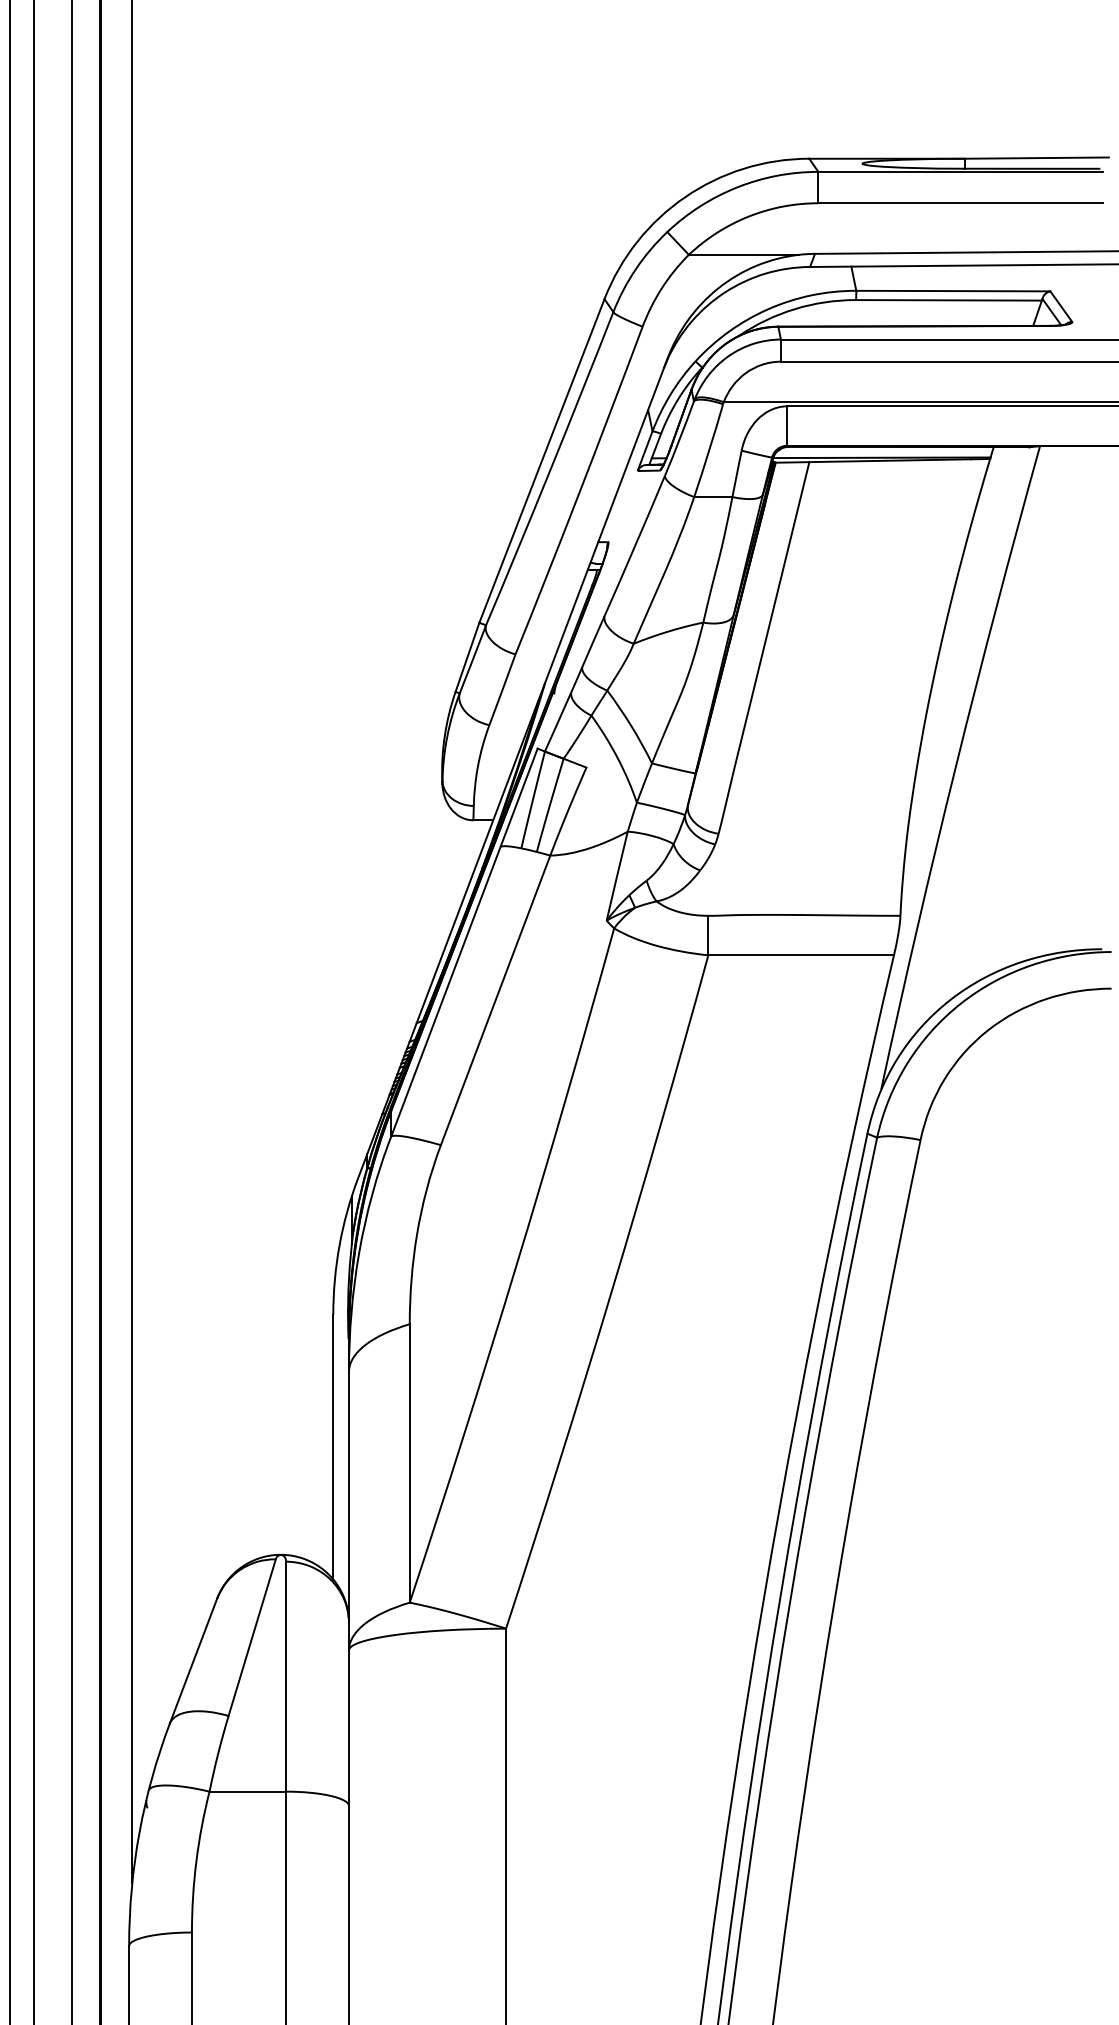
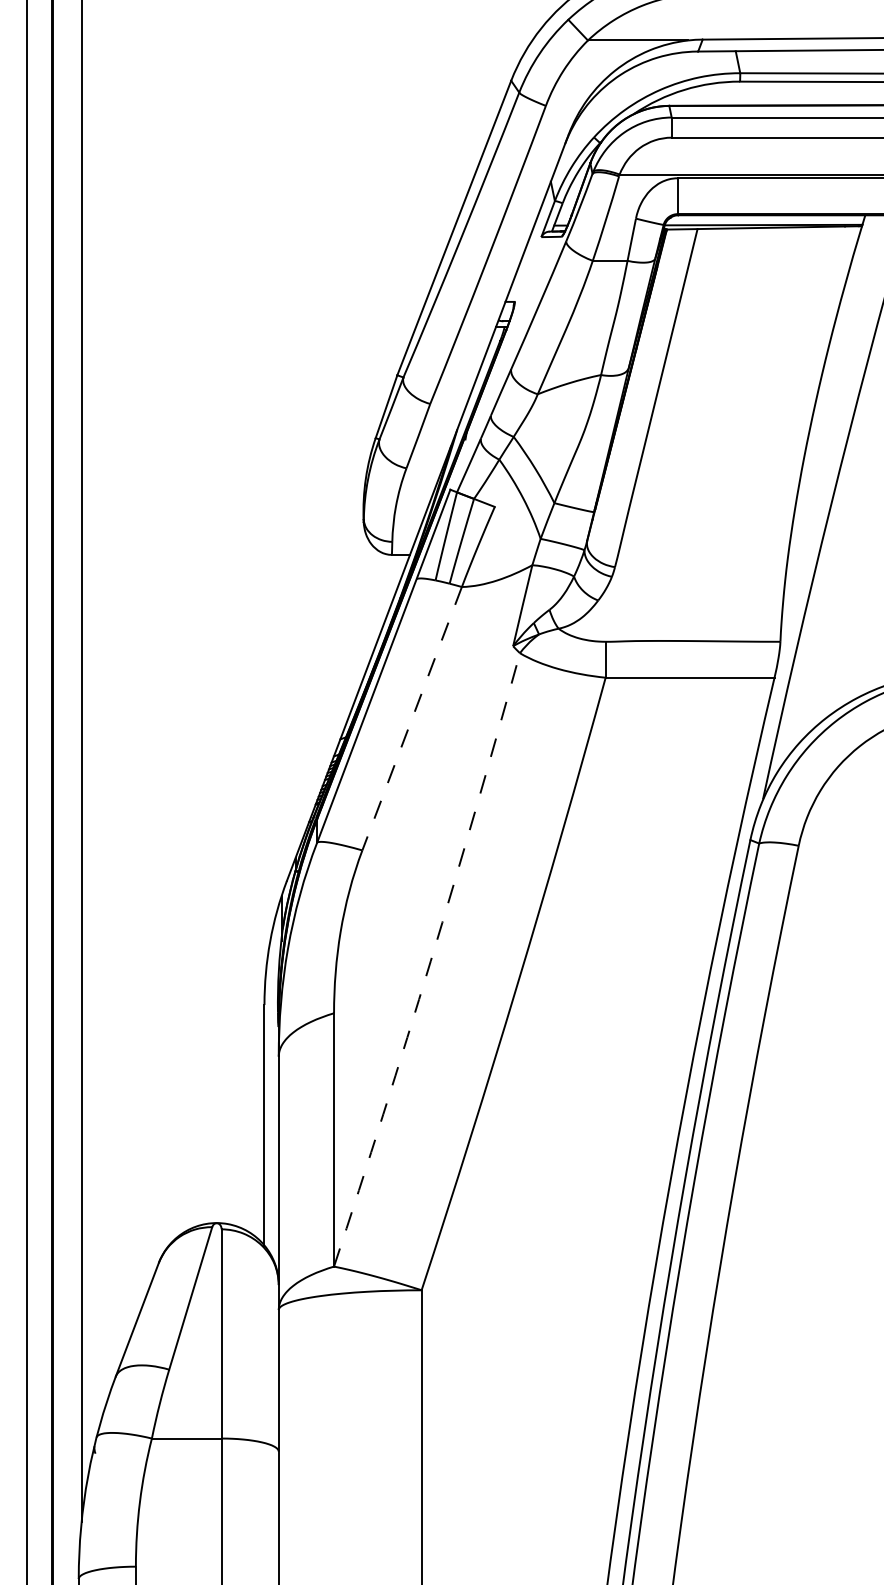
line: (495, 1000) -> (412, 718), solid -> dashed
arc: (516, 1266) -> (431, 960), solid -> dashed

